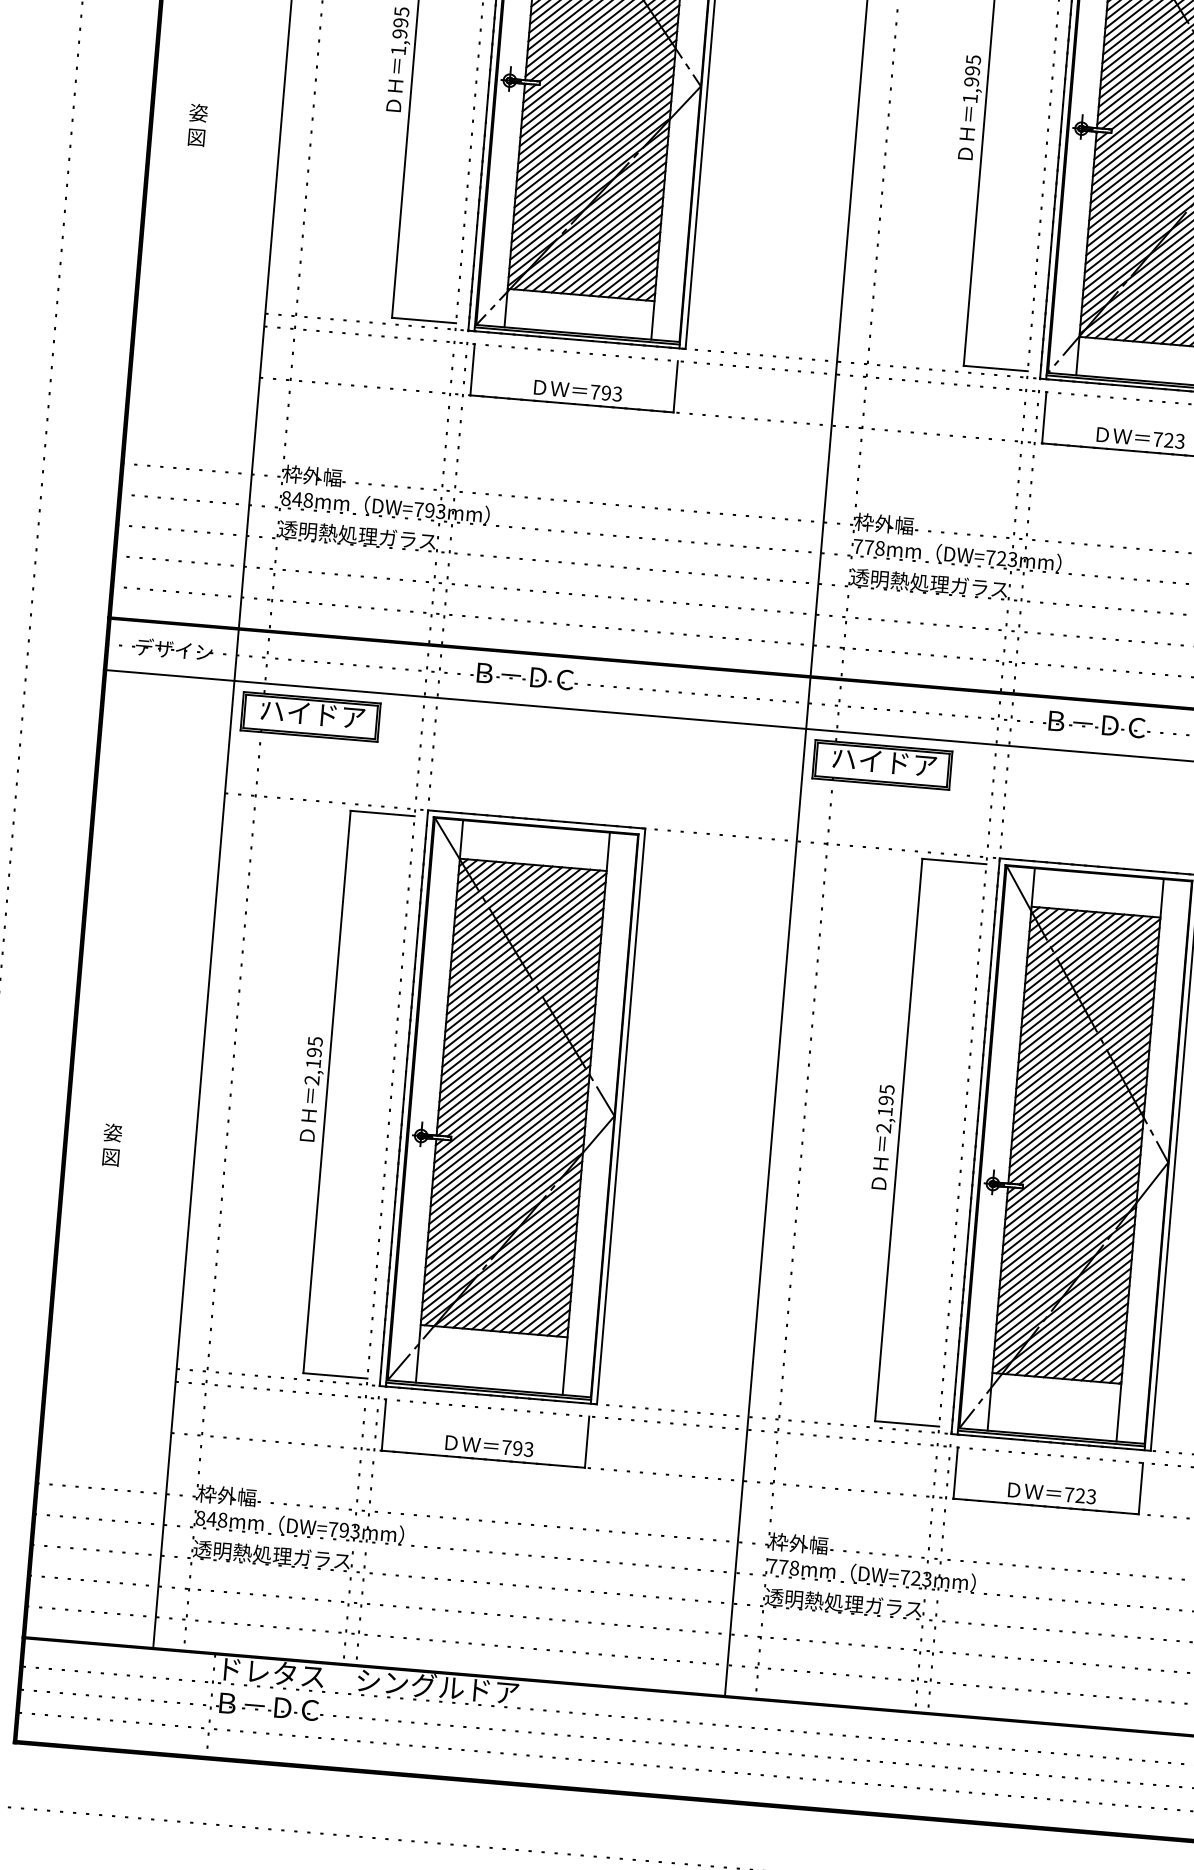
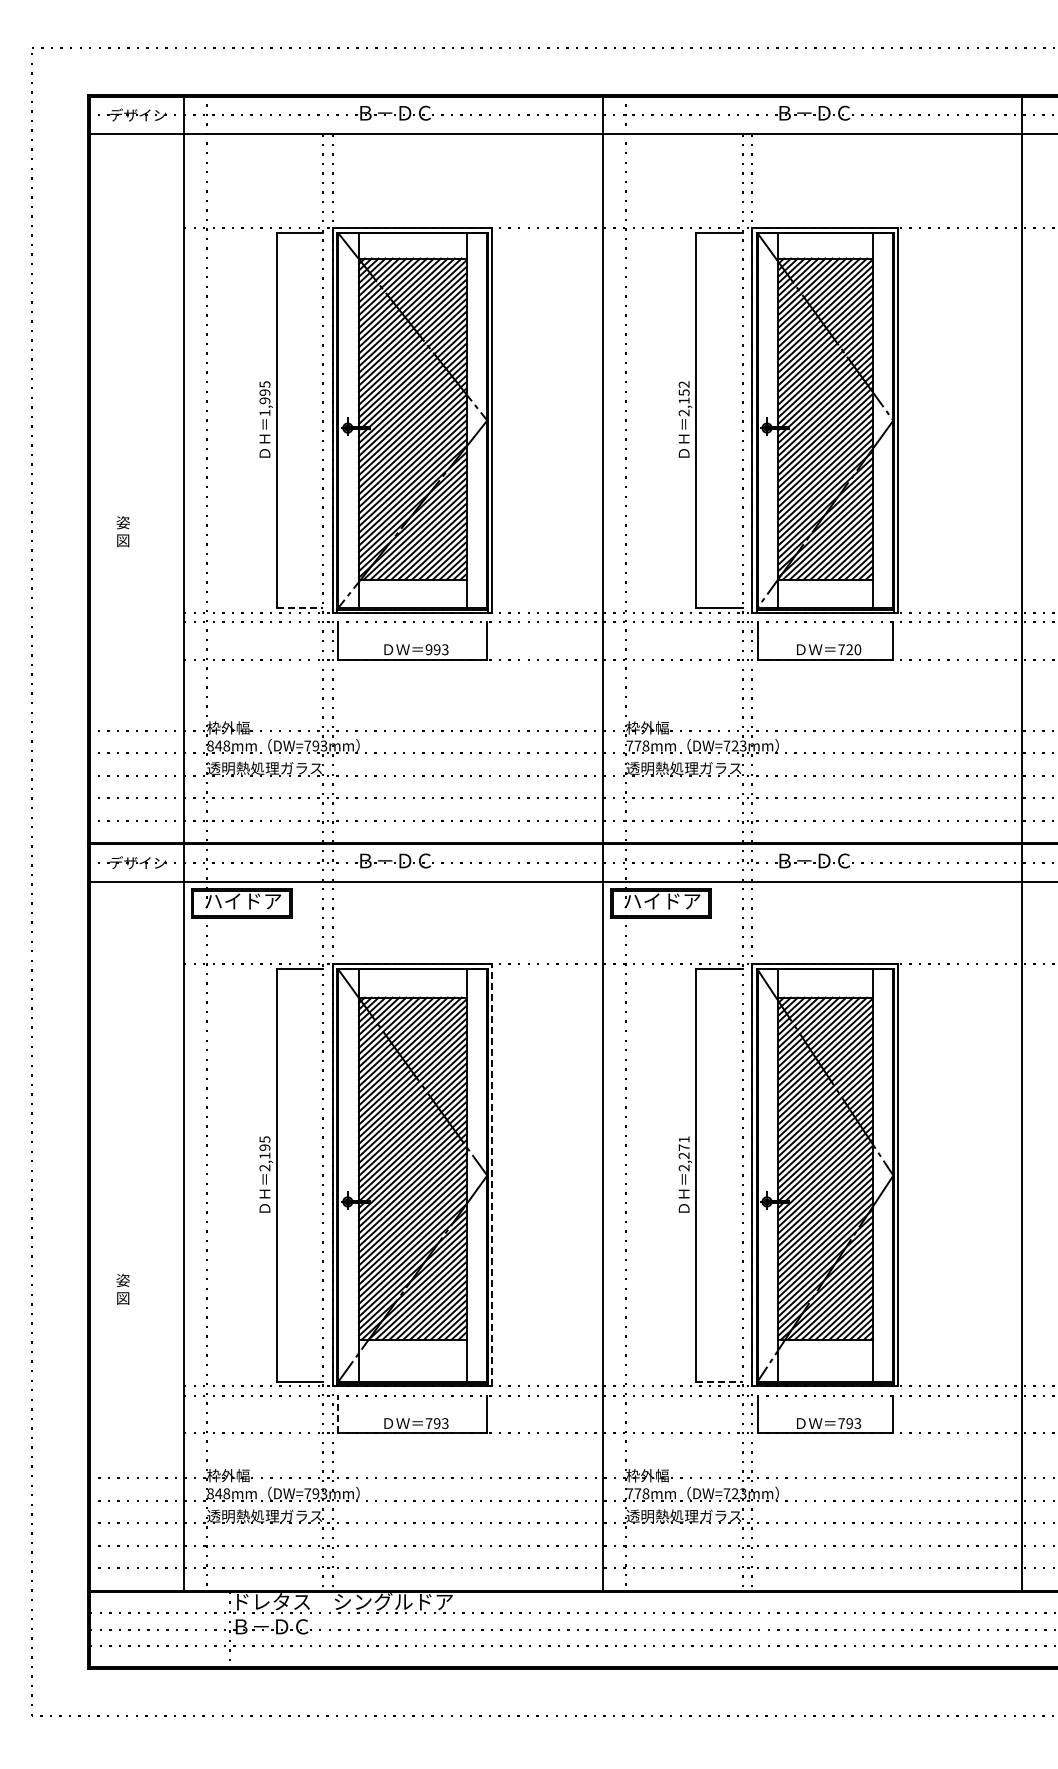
text: (971, 78) -> (683, 398), 1,995 -> 2,152
text: (196, 125) -> (122, 531), moved
line: (424, 319) -> (300, 607), solid -> dashed
text: (594, 391) -> (428, 649), 793 -> 993
text: (1179, 441) -> (857, 649), 723 -> 720
text: (885, 1100) -> (683, 1147), 2,195 -> 2,271
line: (621, 1115) -> (492, 1174), solid -> dashed
text: (111, 1143) -> (122, 1288), moved
line: (907, 1423) -> (719, 1381), solid -> dashed
line: (384, 1424) -> (338, 1414), solid -> dashed
text: (1080, 1495) -> (849, 1423), 723 -> 793

